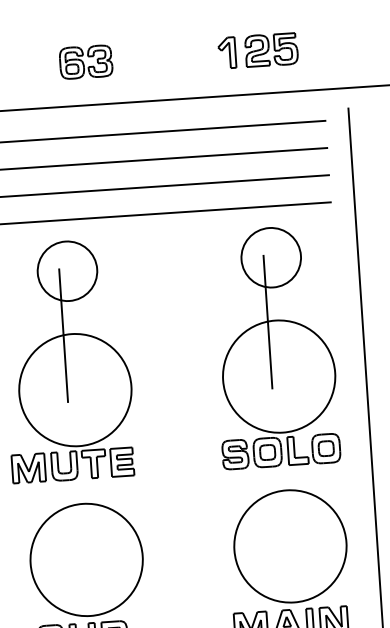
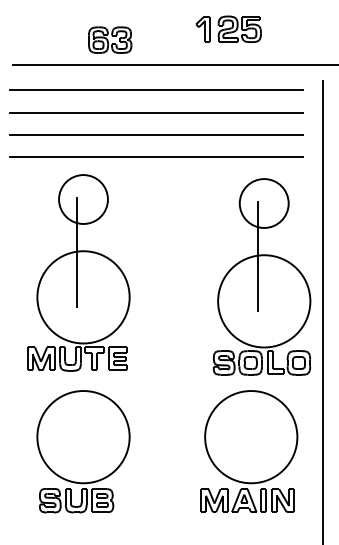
part: (257, 49) -> (228, 28), moved
part: (86, 61) -> (110, 39), moved
part: (273, 346) -> (261, 276), moved

